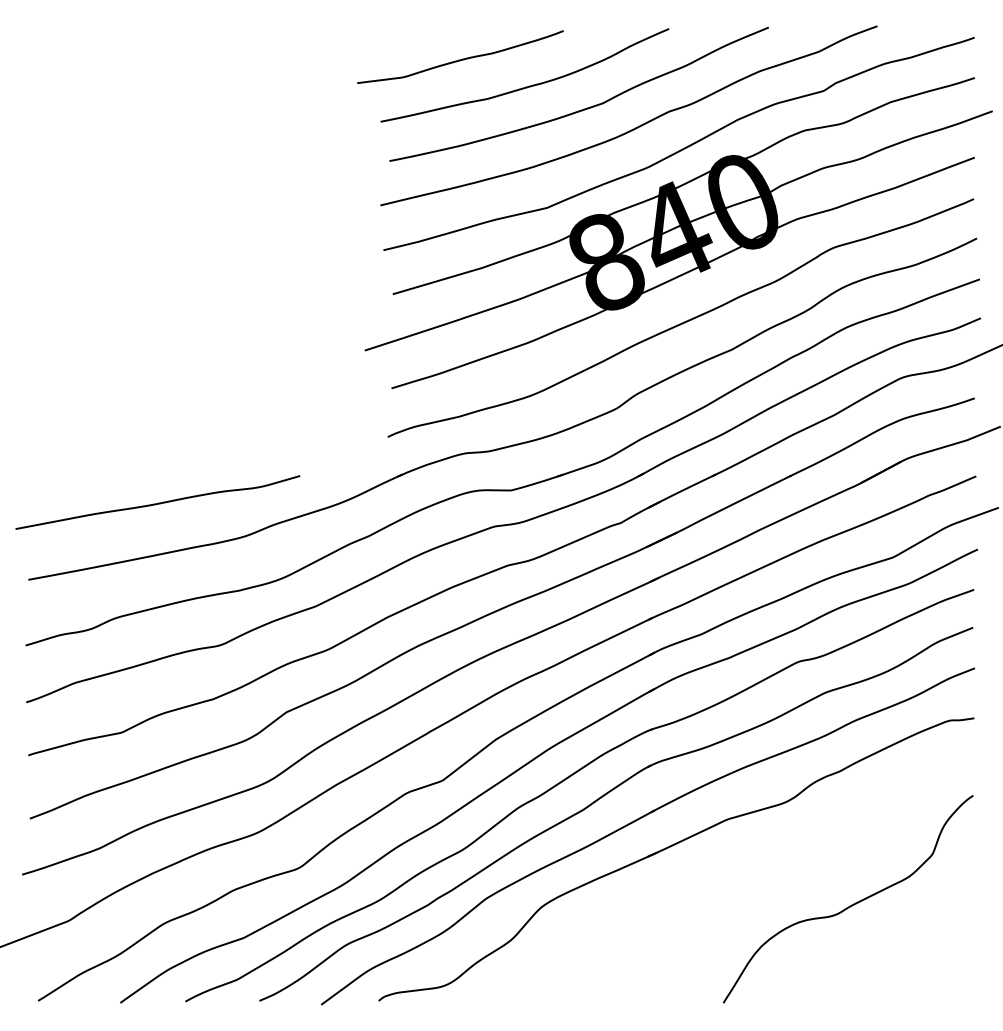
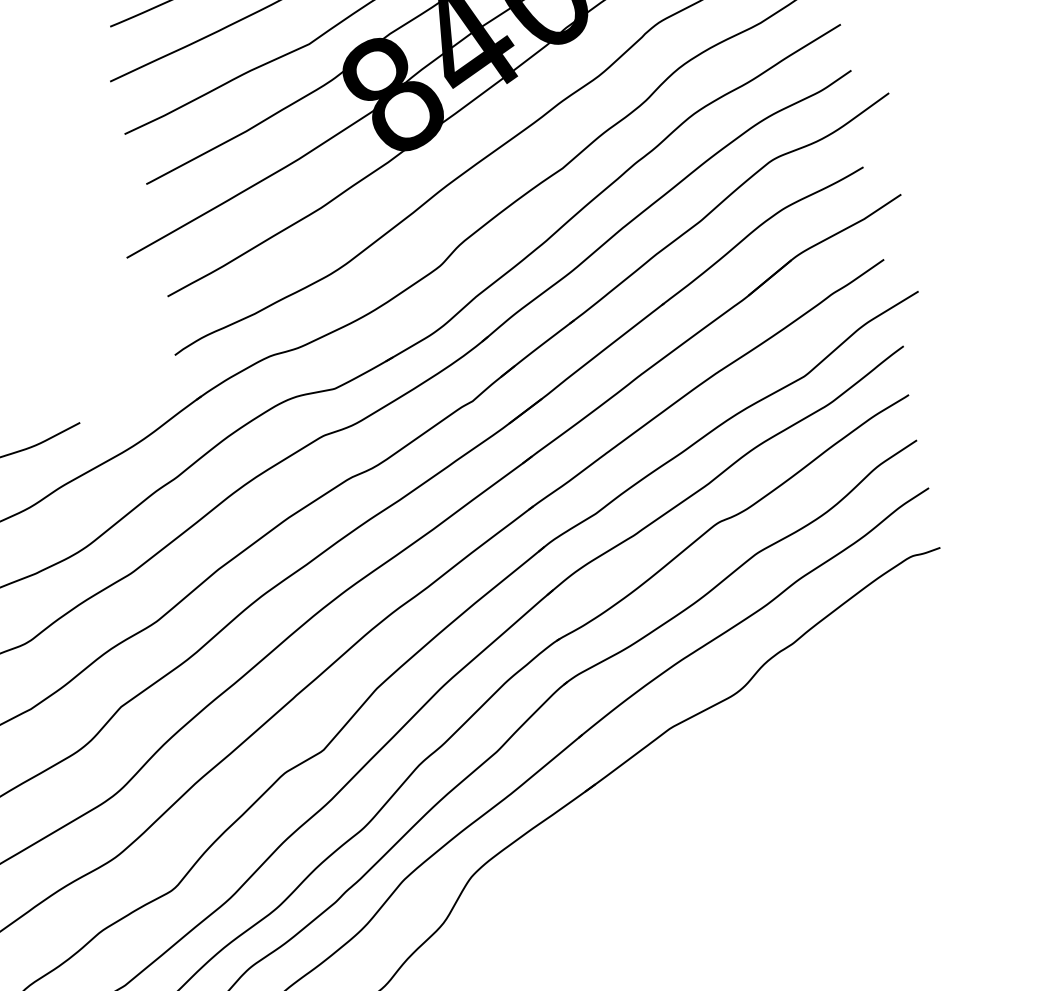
curve: (849, 905) -> (837, 800), removed

